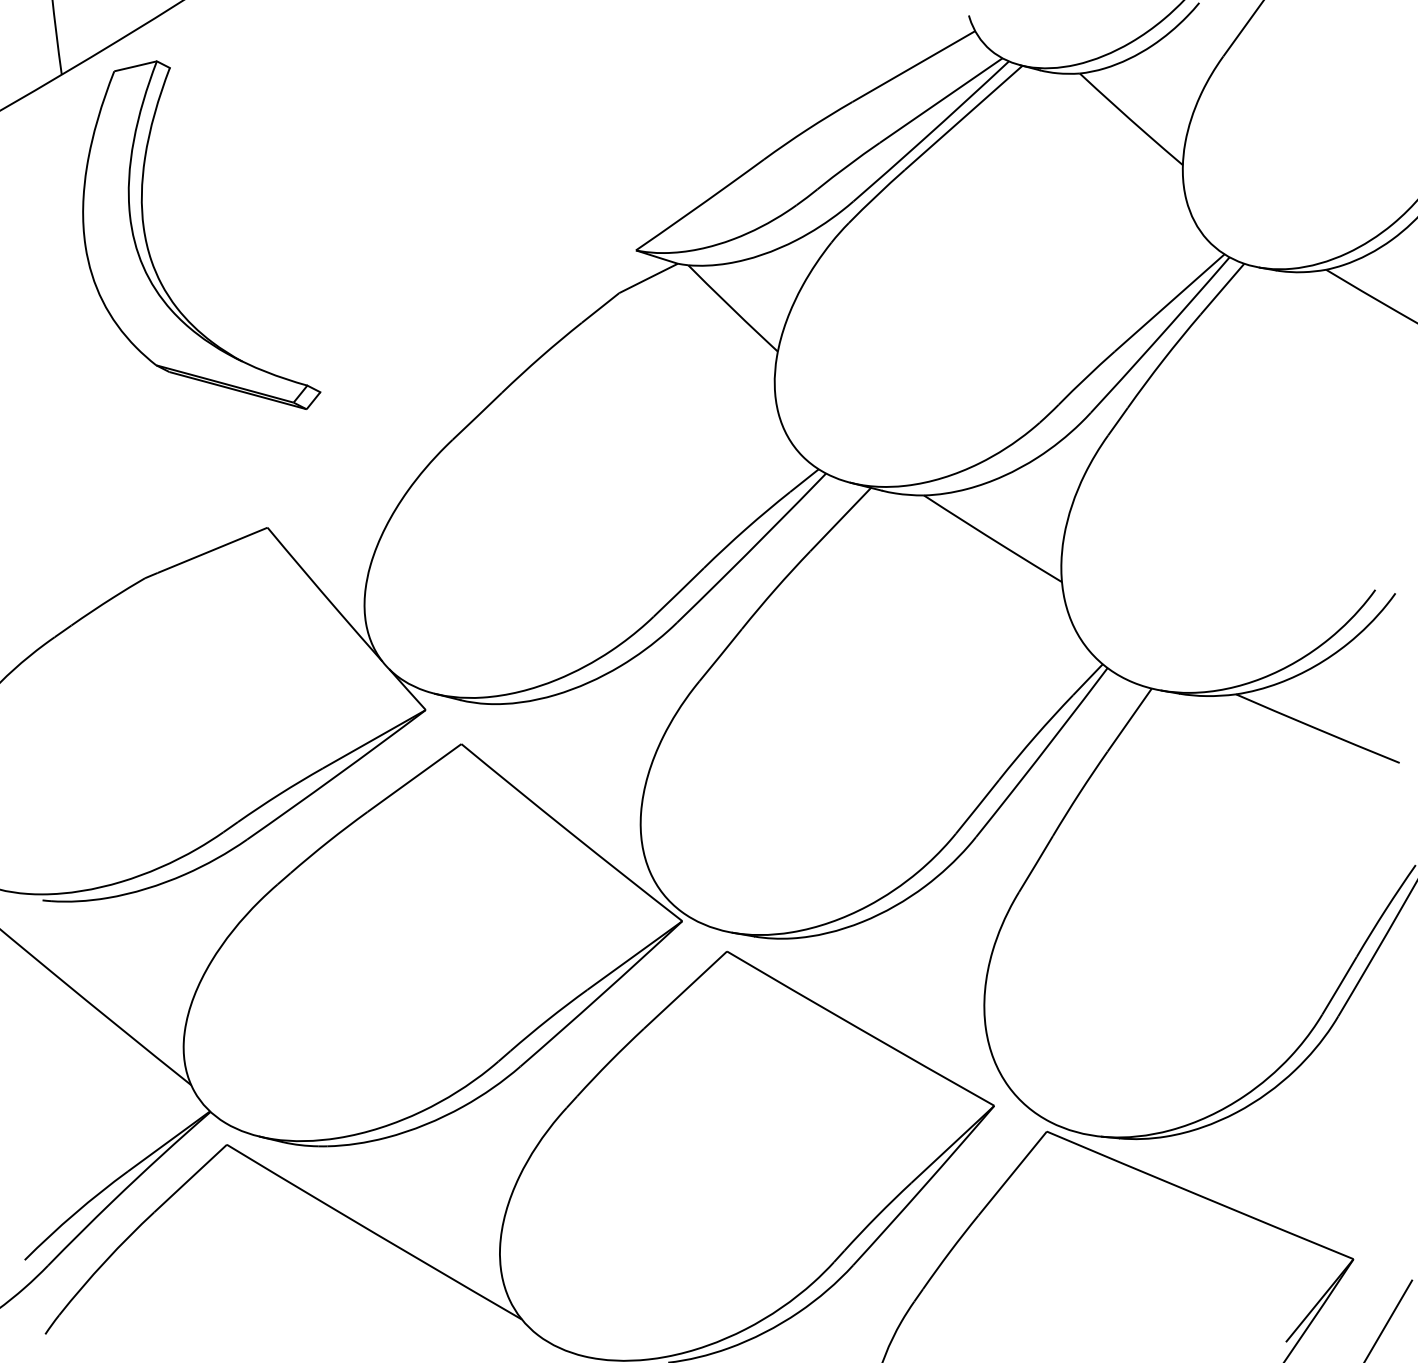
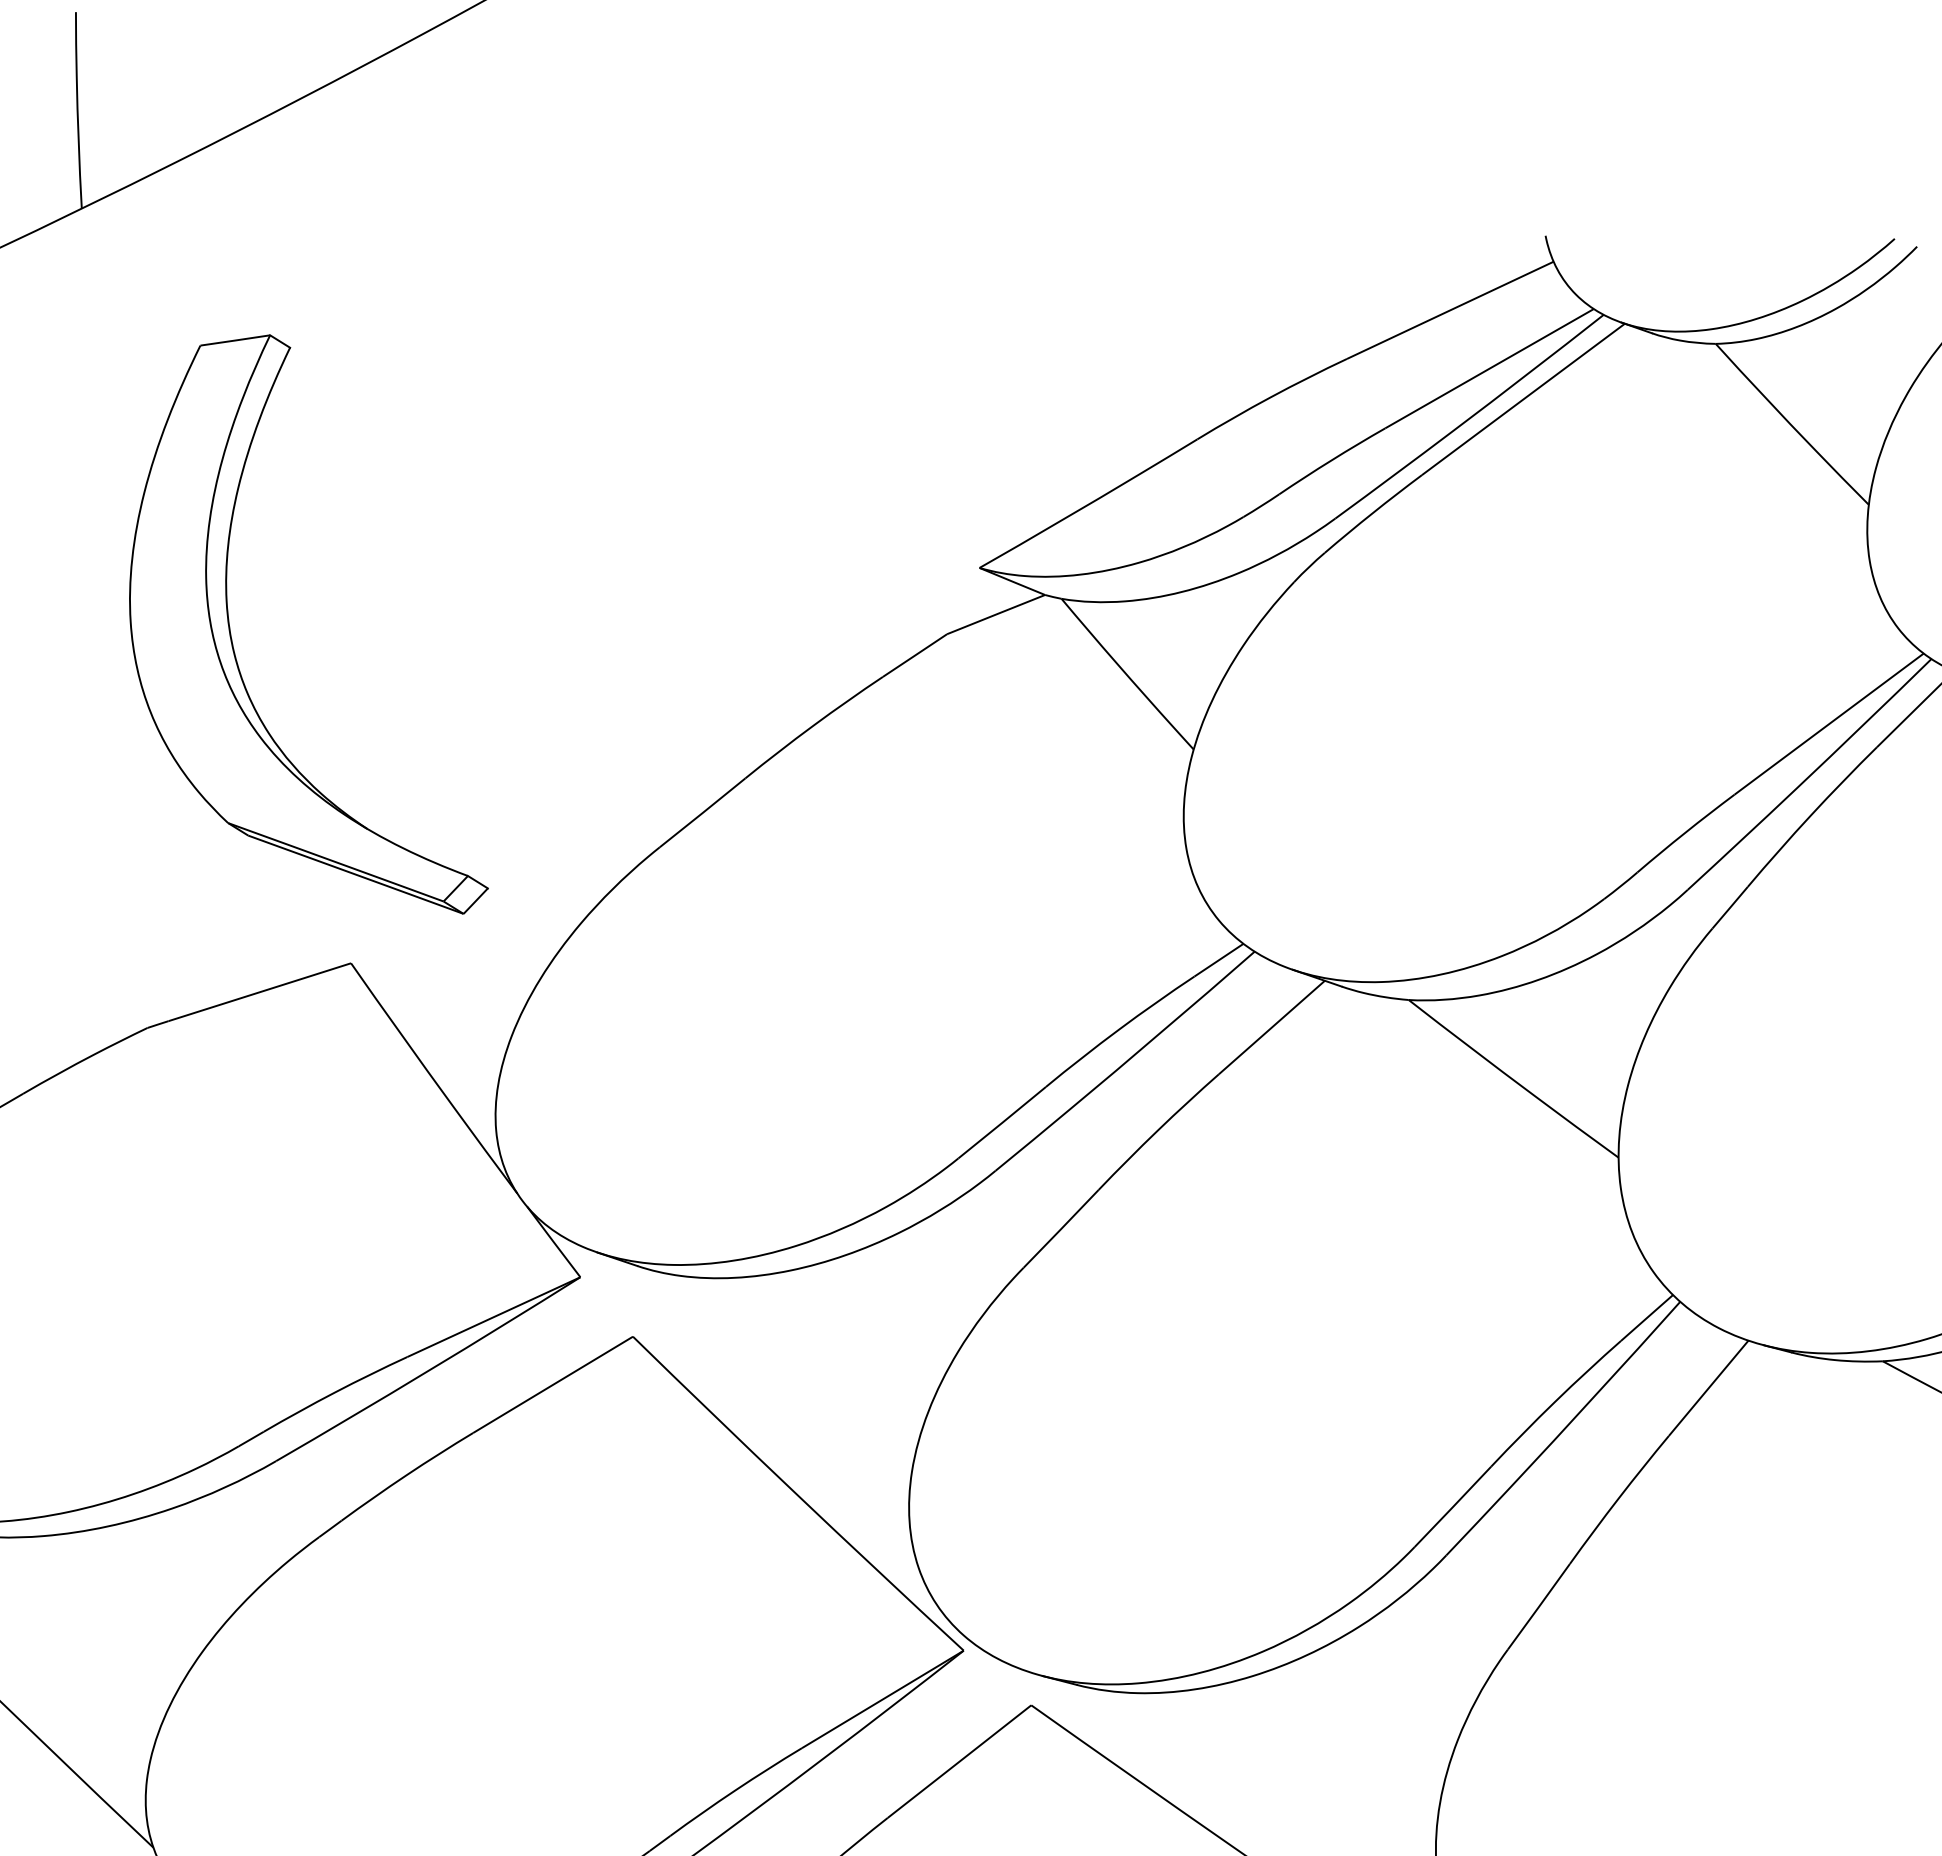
part: (148, 246) -> (231, 631), moved

